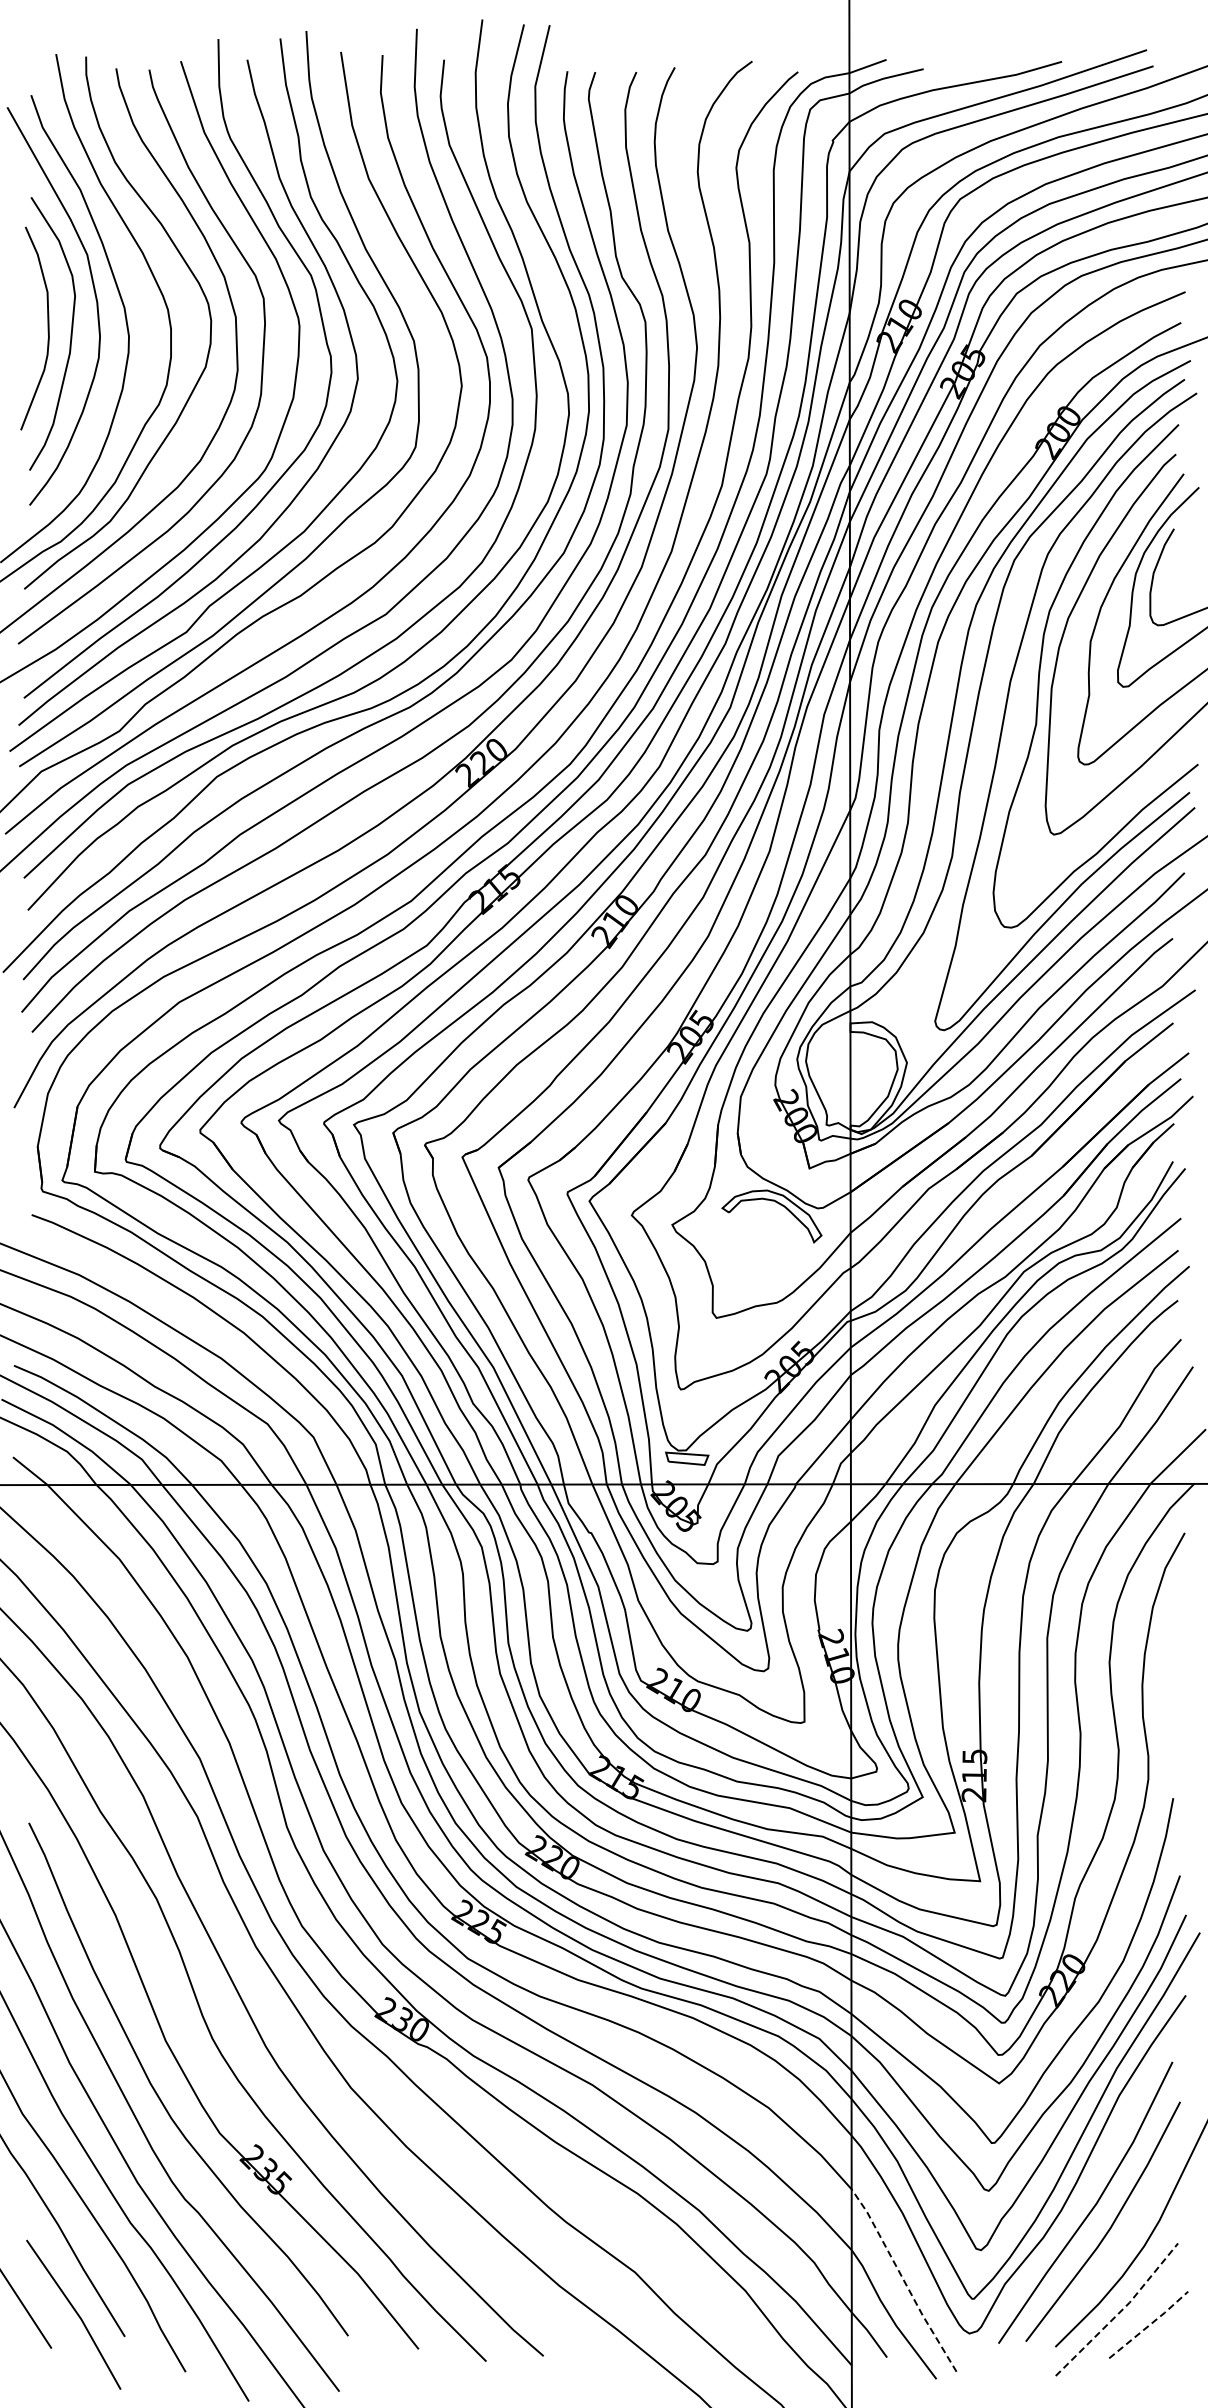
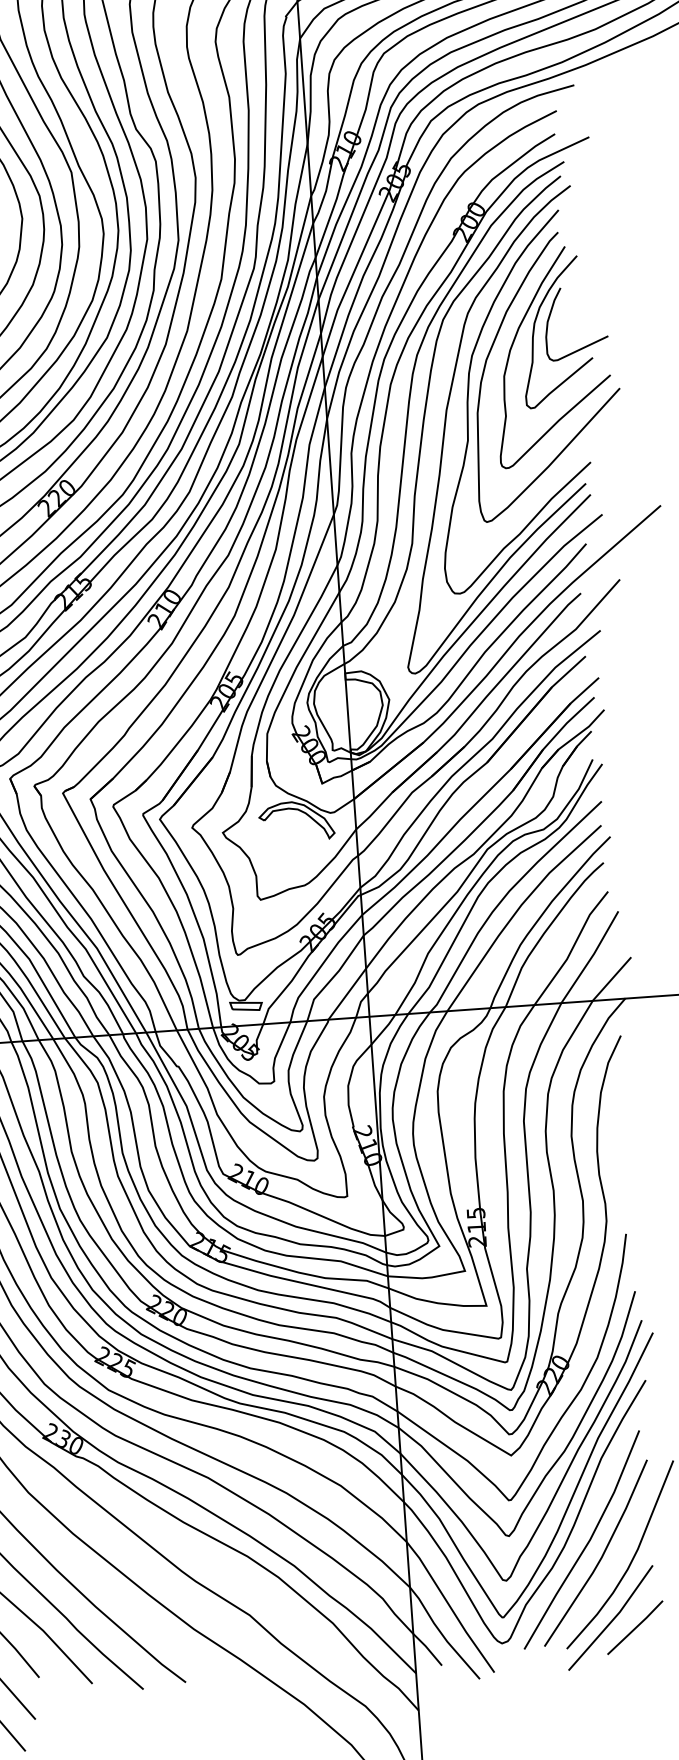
line: (903, 2280) -> (450, 1607), dashed -> solid
line: (1120, 2311) -> (613, 1619), dashed -> solid
line: (1150, 2324) -> (636, 1627), dashed -> solid

